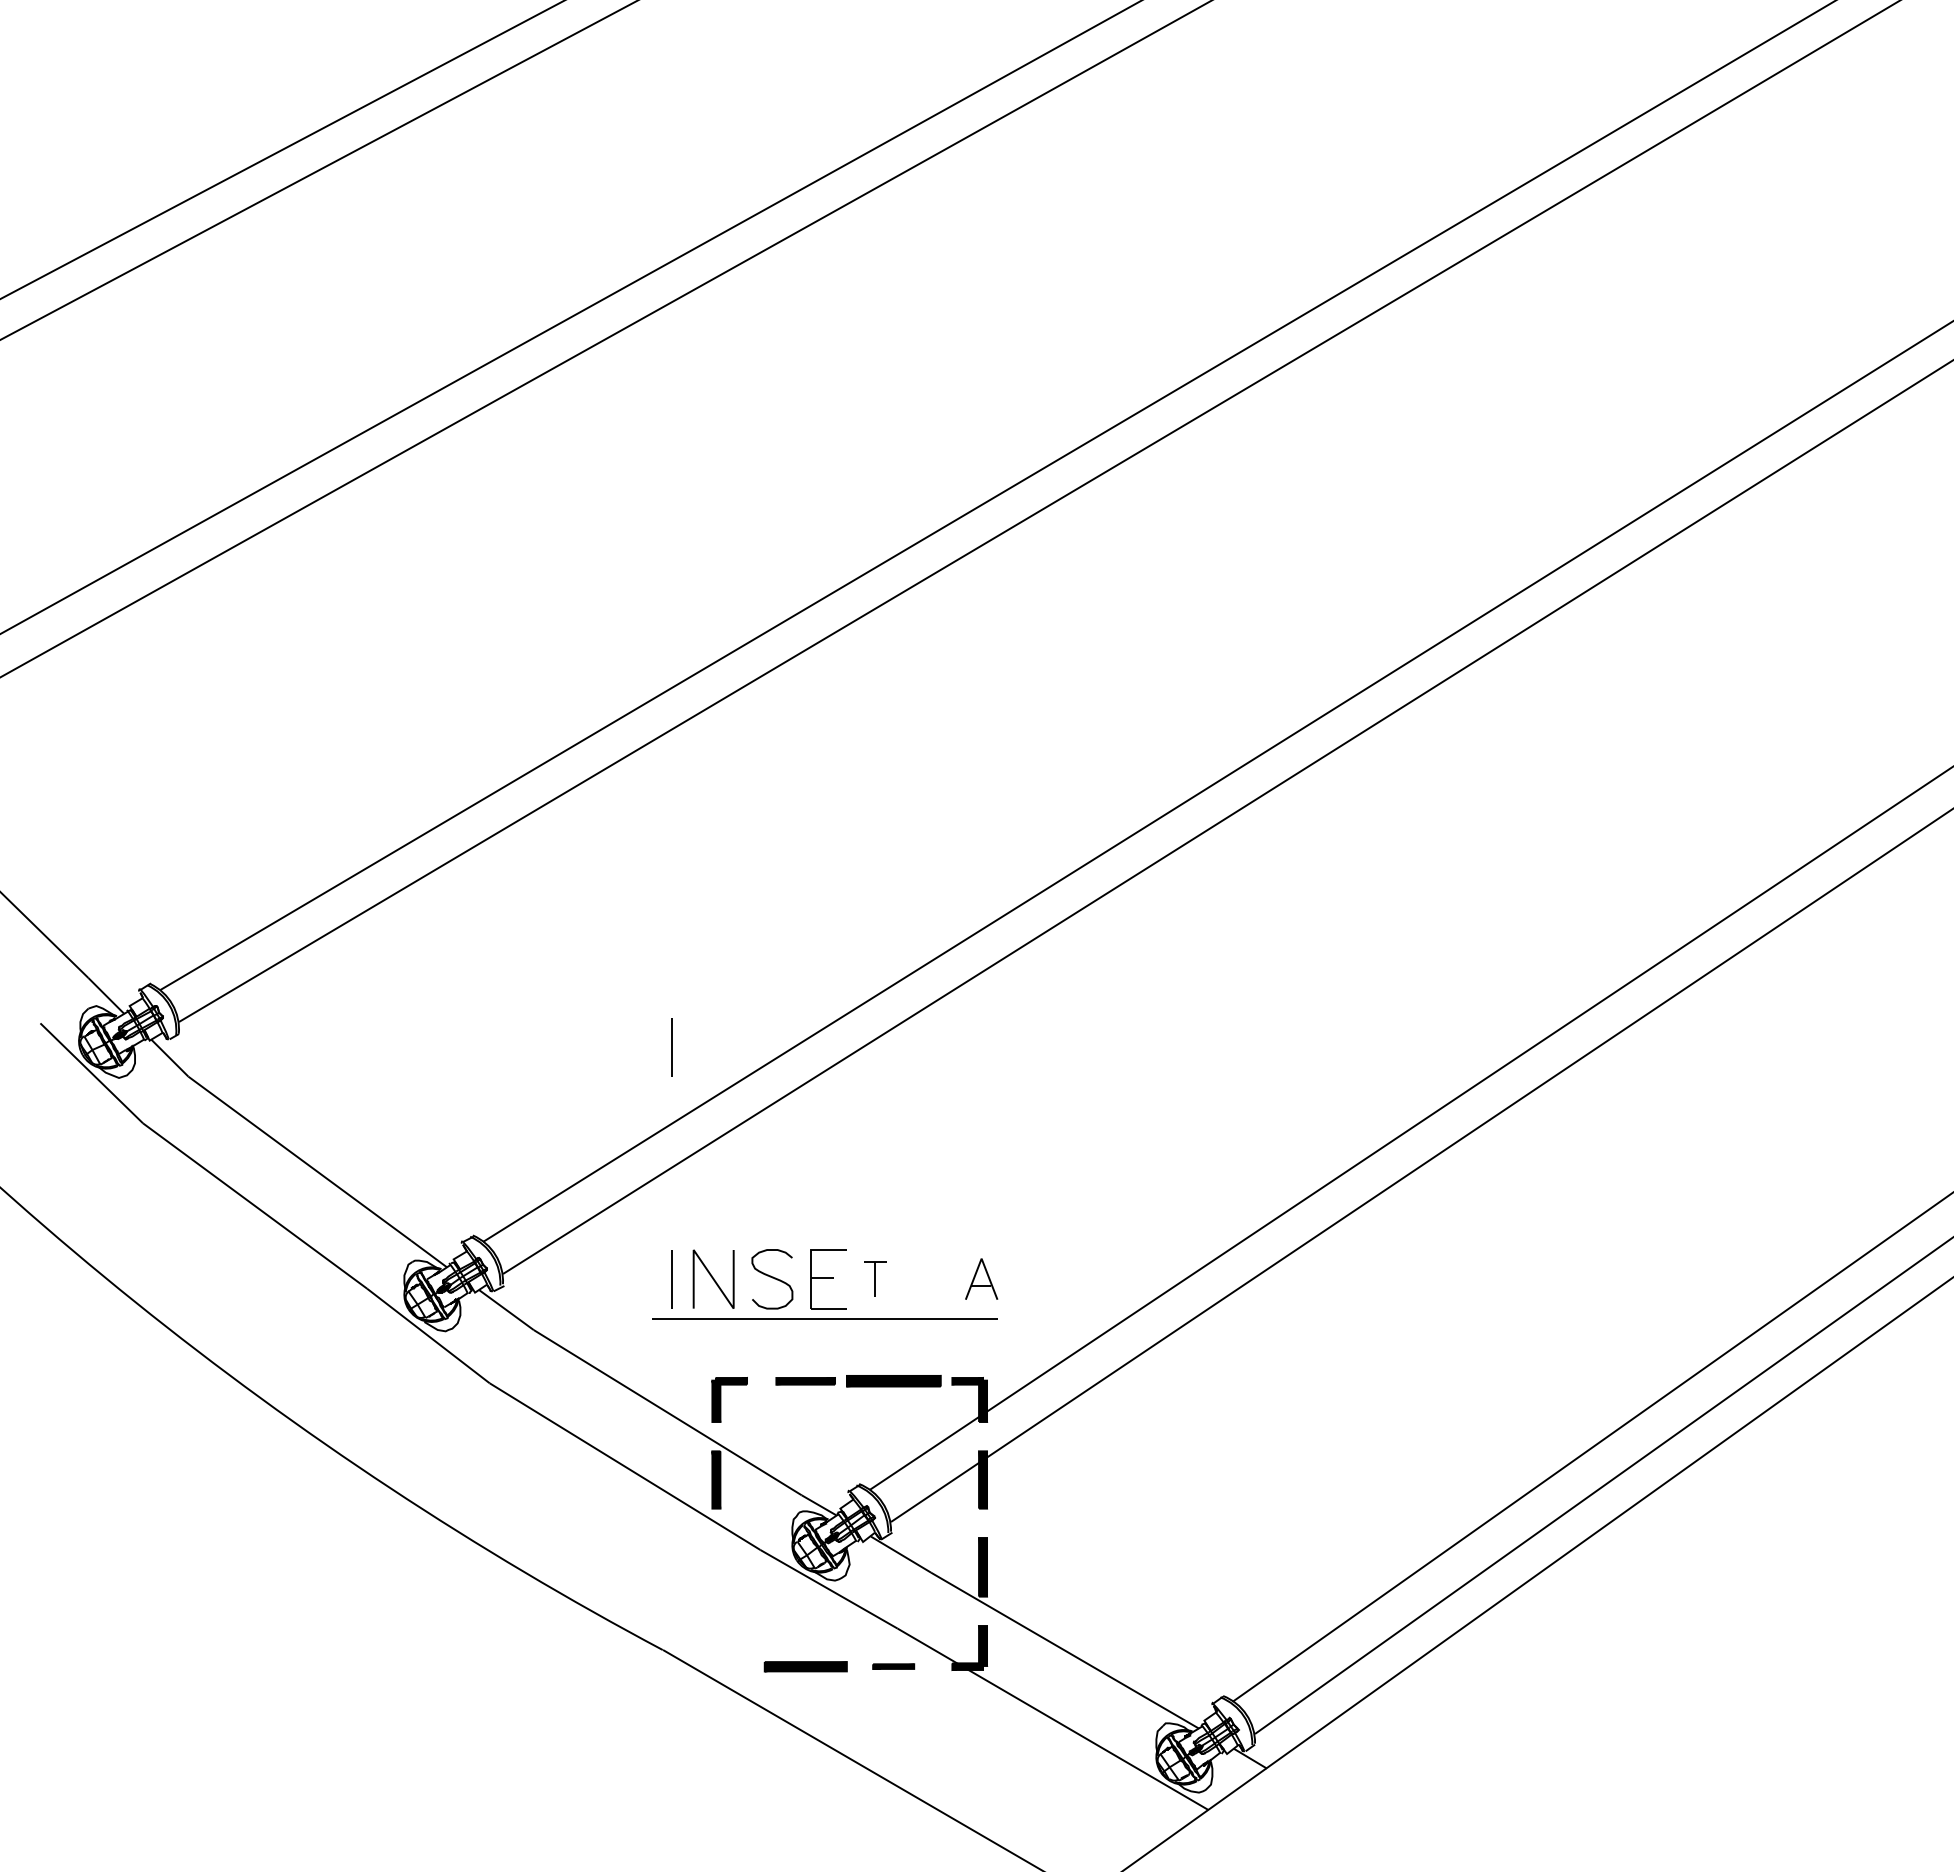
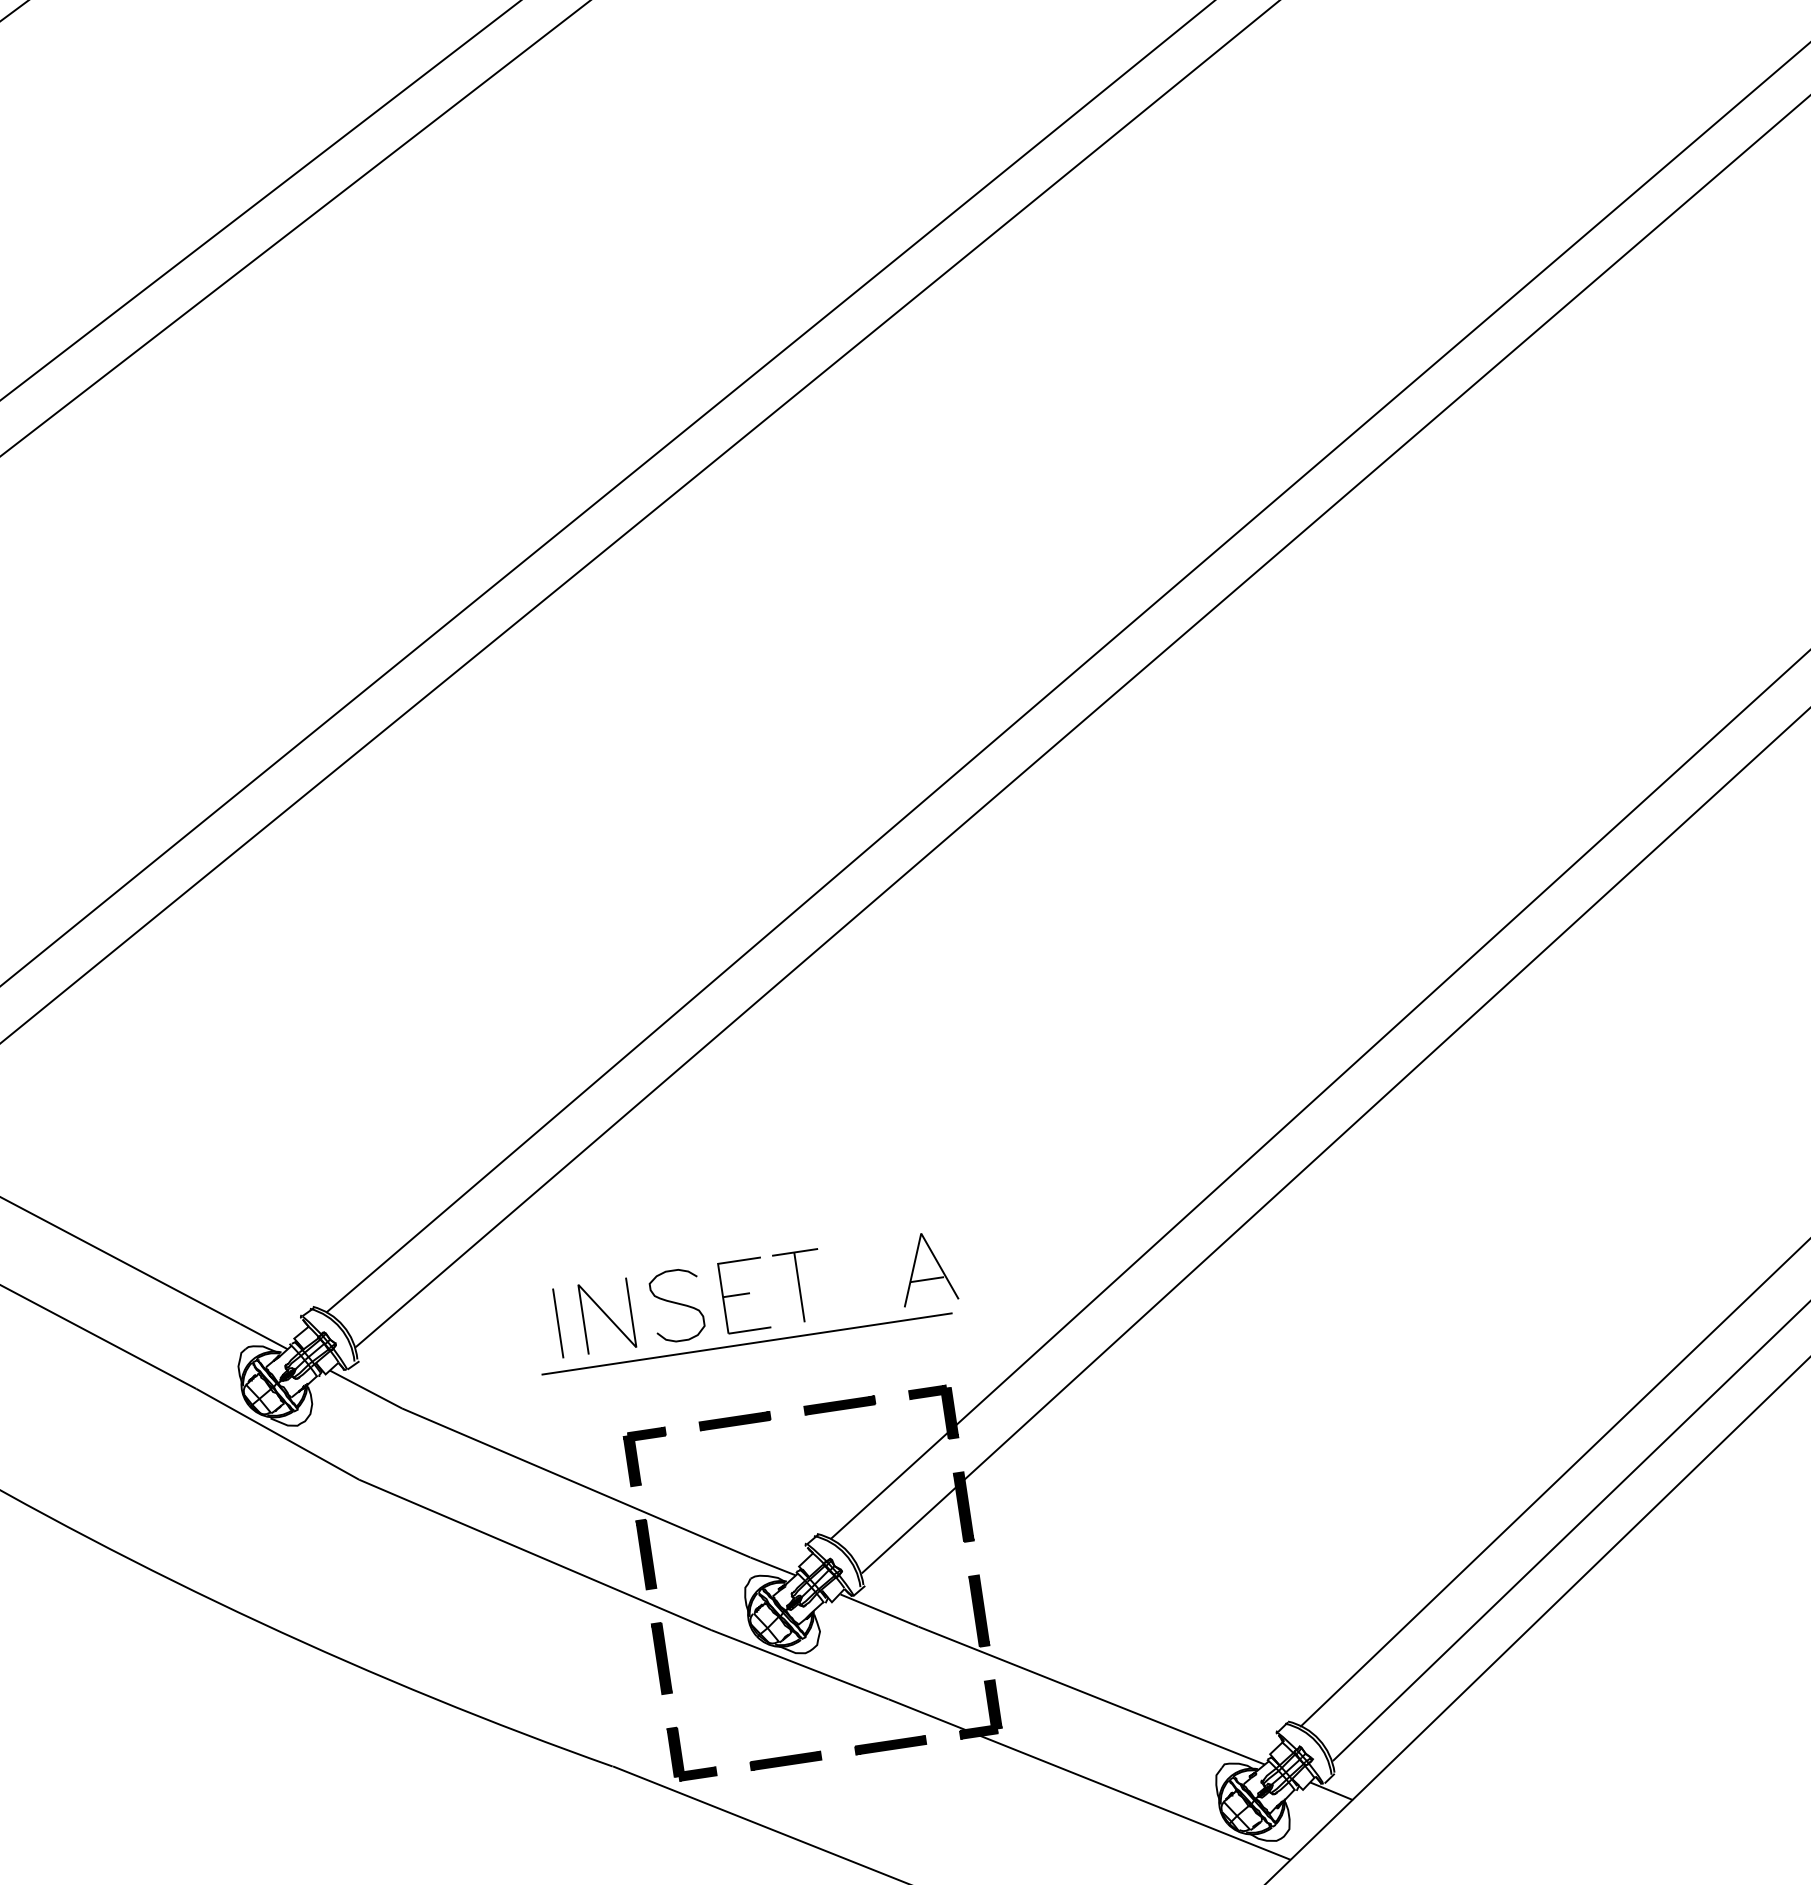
line: (671, 1047) -> (515, 1047), removed
part: (875, 1278) -> (799, 1286), size x1.67
part: (981, 1278) -> (926, 1267), size x1.43
part: (893, 1381) -> (839, 1405), size x0.62
part: (716, 1567) -> (662, 1658), added
part: (721, 1647) -> (682, 1753), added
part: (805, 1666) -> (785, 1760), size x0.71
part: (893, 1666) -> (890, 1745), size x1.43

